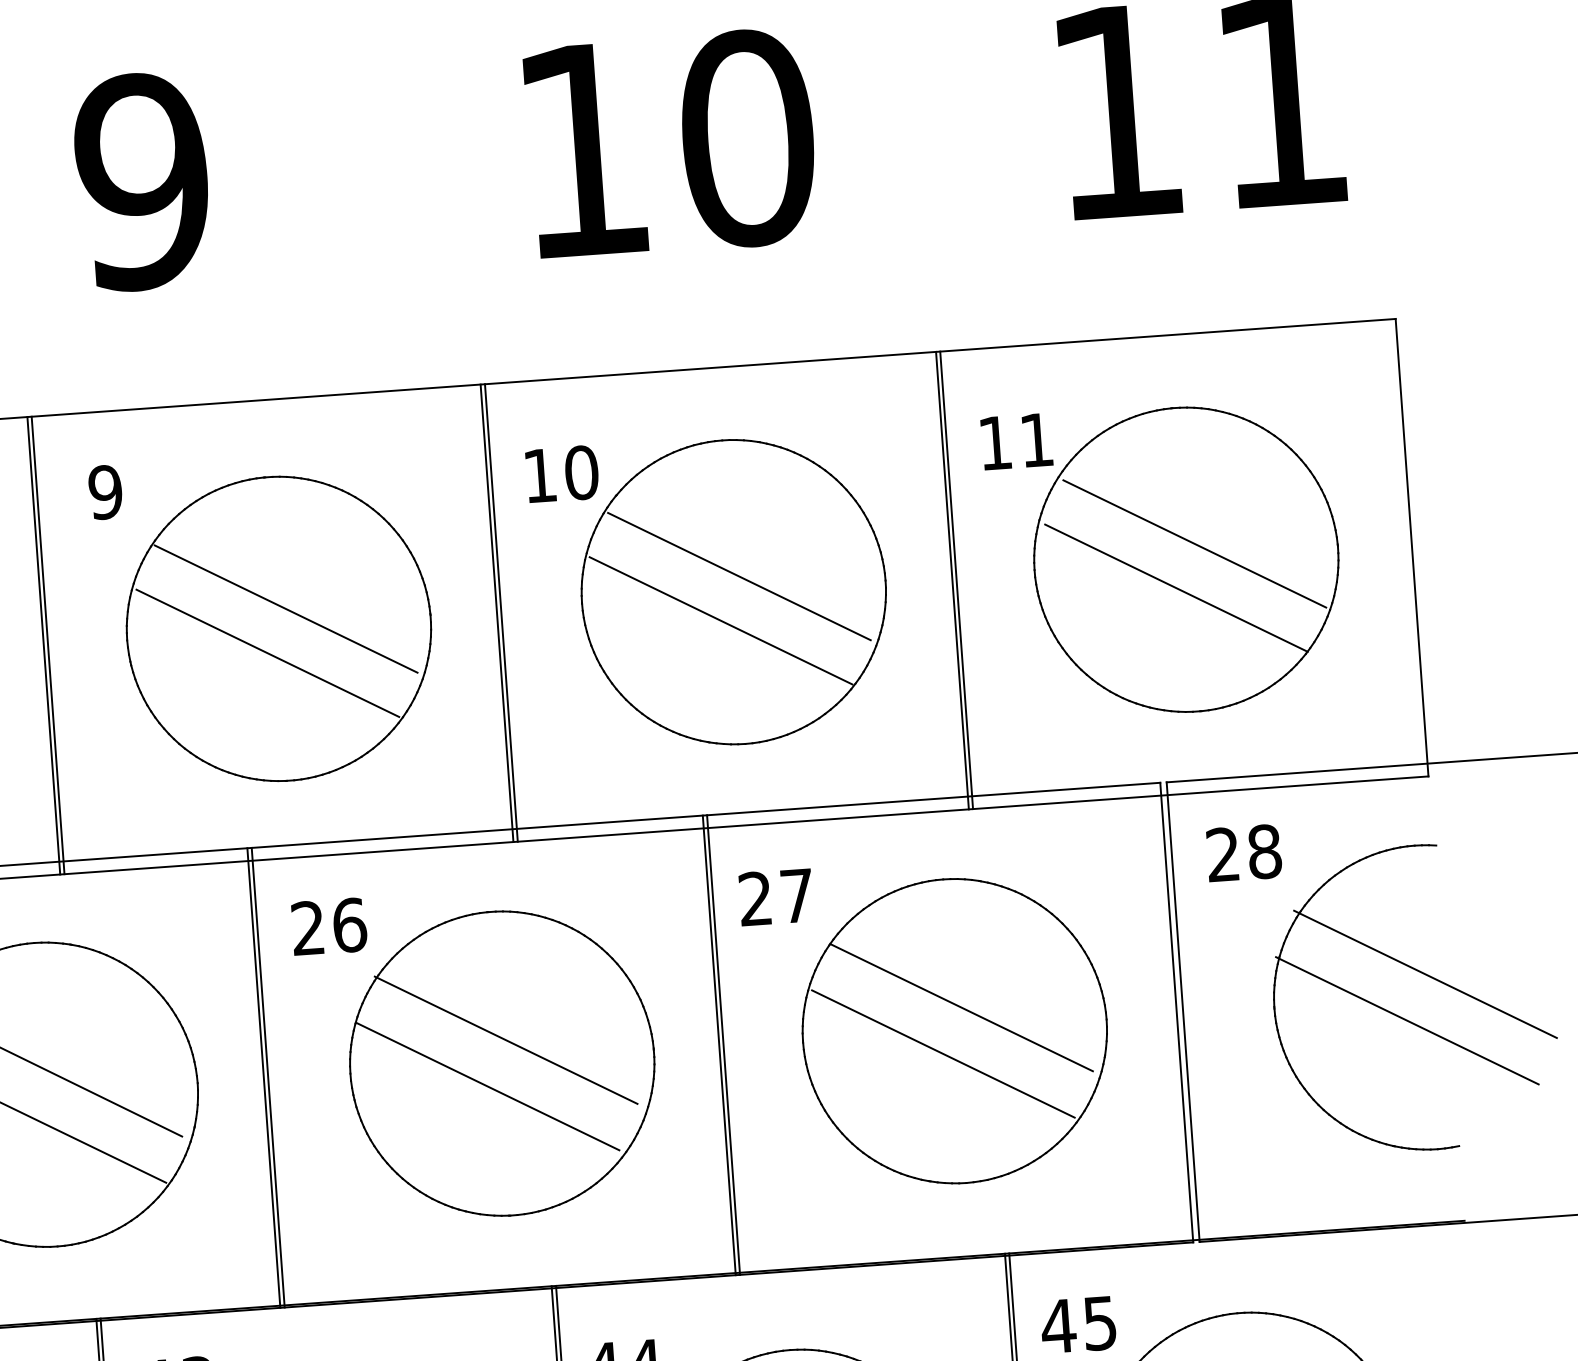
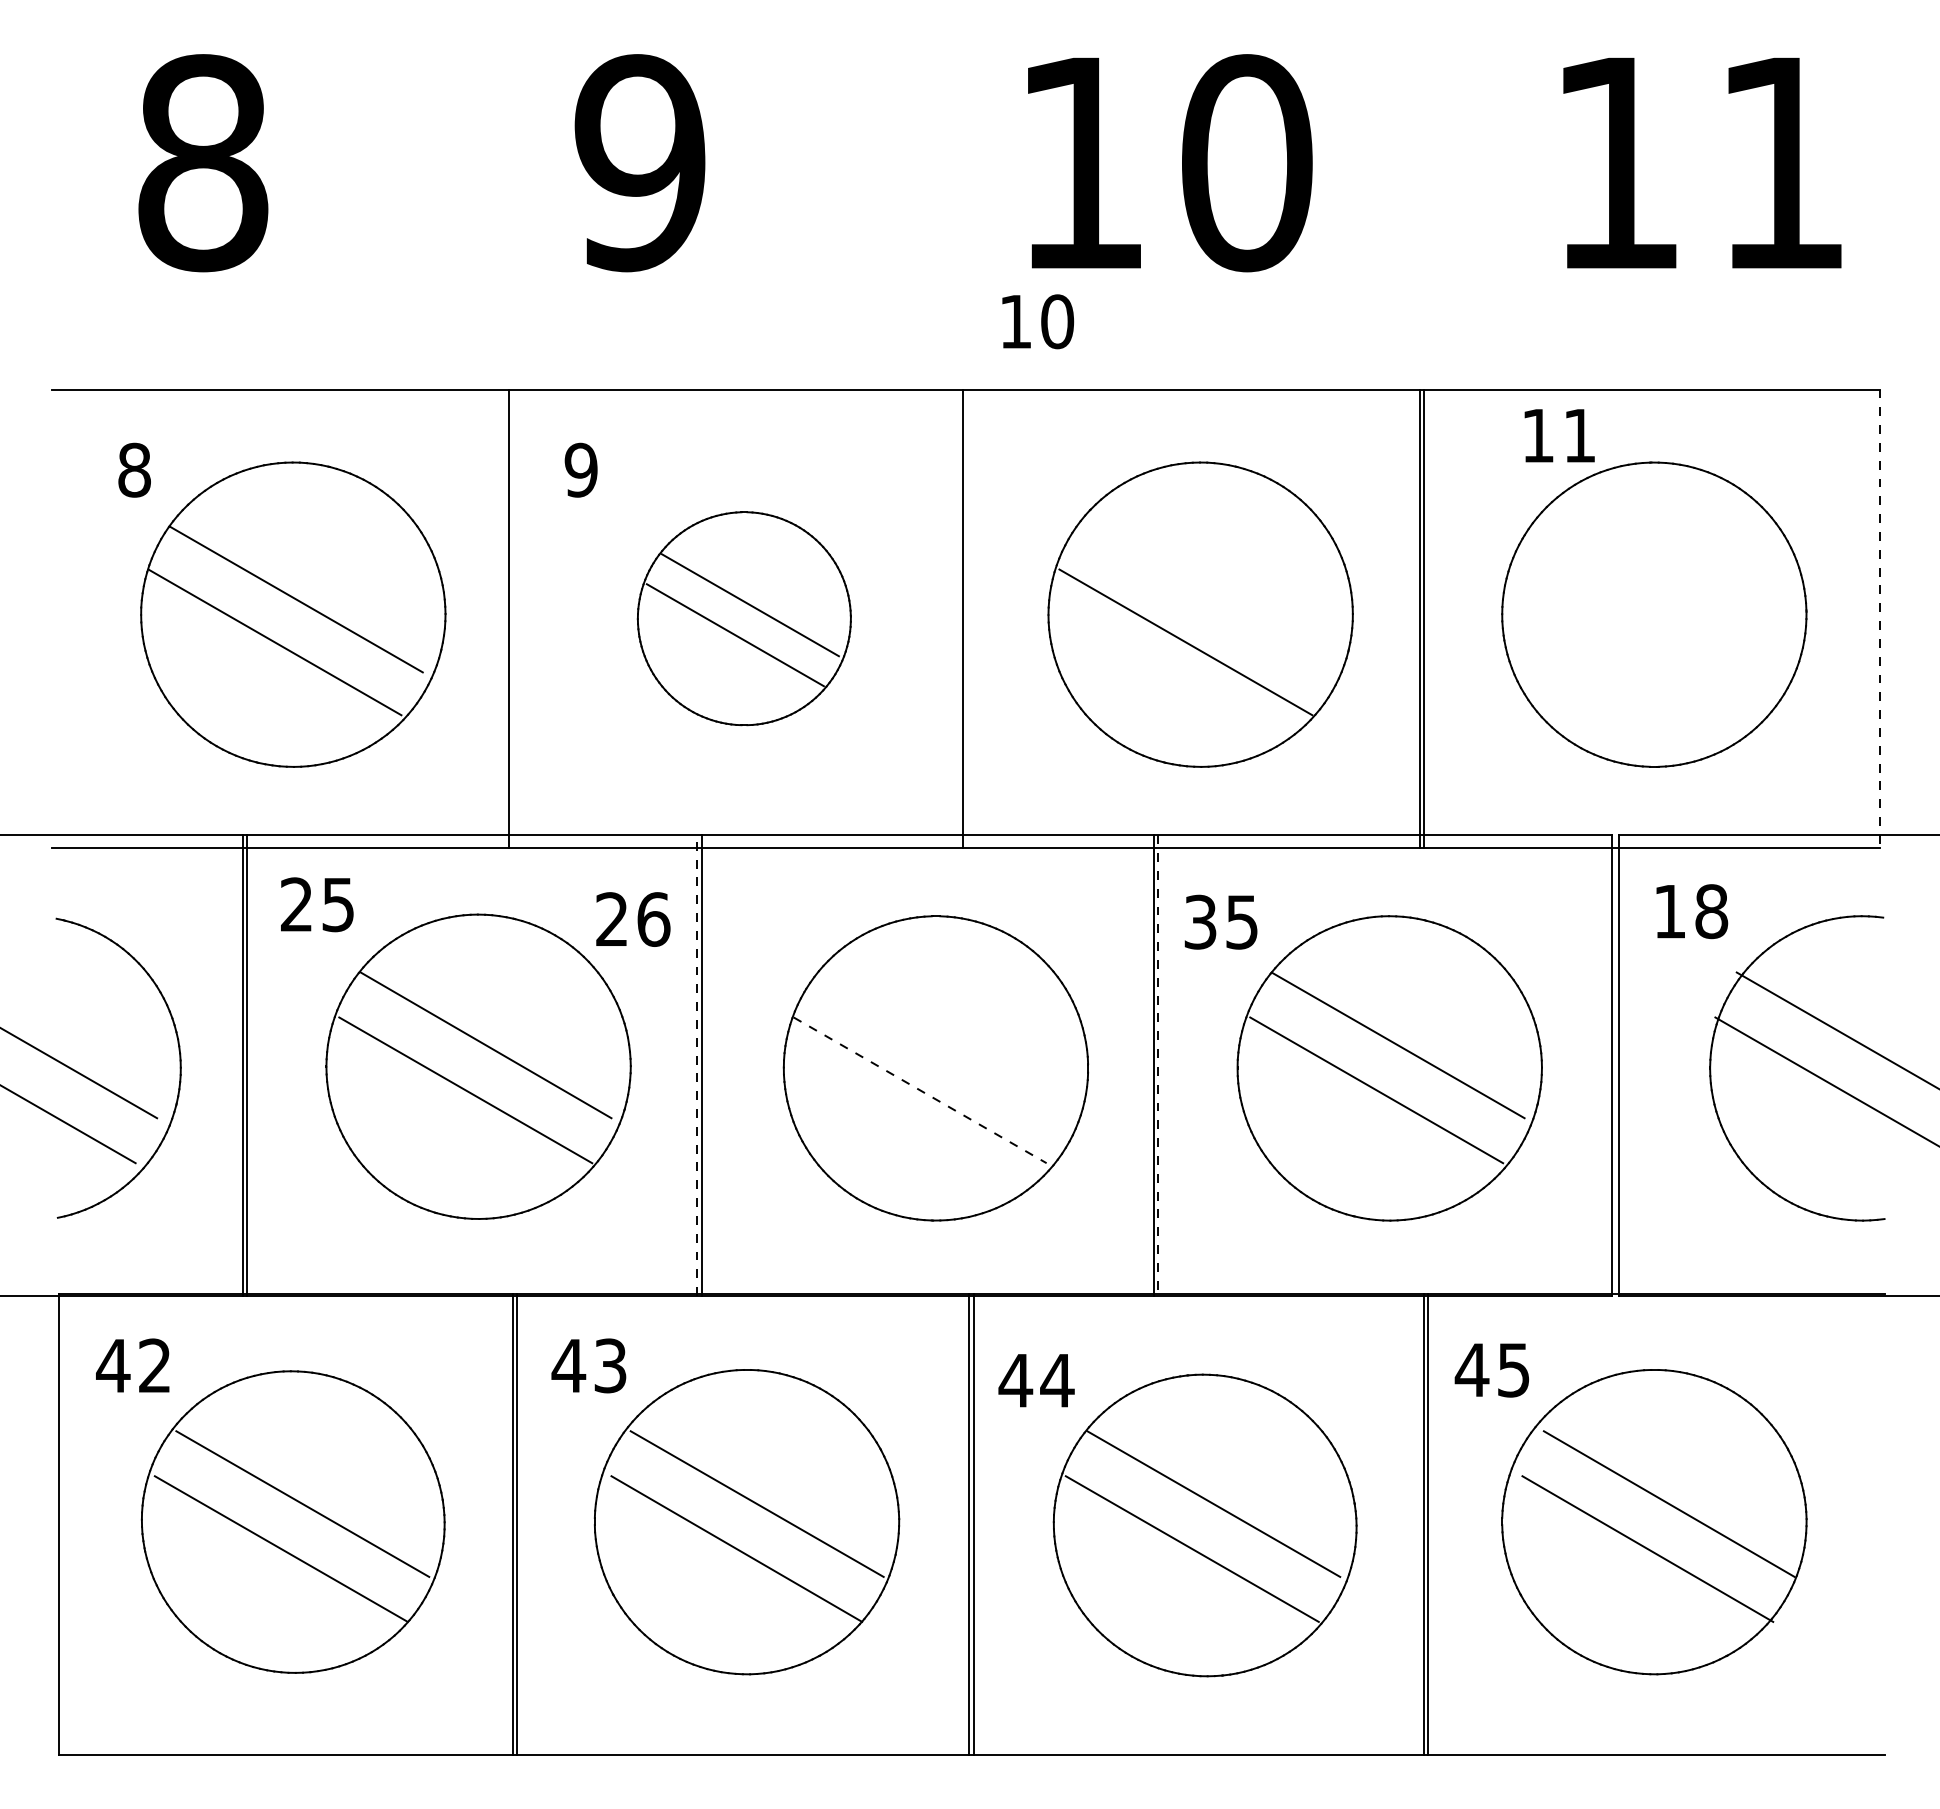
text: (1016, 441) -> (1559, 435), moved
text: (562, 473) -> (1038, 321), moved
line: (1194, 543) -> (1663, 599), removed
line: (1412, 548) -> (1880, 619), solid -> dashed
line: (738, 576) -> (1206, 599), removed
line: (1176, 588) -> (1642, 642), removed
line: (501, 612) -> (967, 618), removed
part: (279, 628) -> (744, 618), size x0.7
line: (47, 645) -> (512, 618), removed
text: (1222, 854) -> (1669, 911), 28 -> 18
text: (775, 896) -> (1220, 921), 27 -> 35
text: (329, 926) -> (633, 919), moved
line: (506, 1040) -> (941, 1045), removed
line: (724, 1045) -> (1158, 1066), solid -> dashed
line: (264, 1077) -> (697, 1065), solid -> dashed
line: (488, 1086) -> (920, 1090), solid -> dashed

